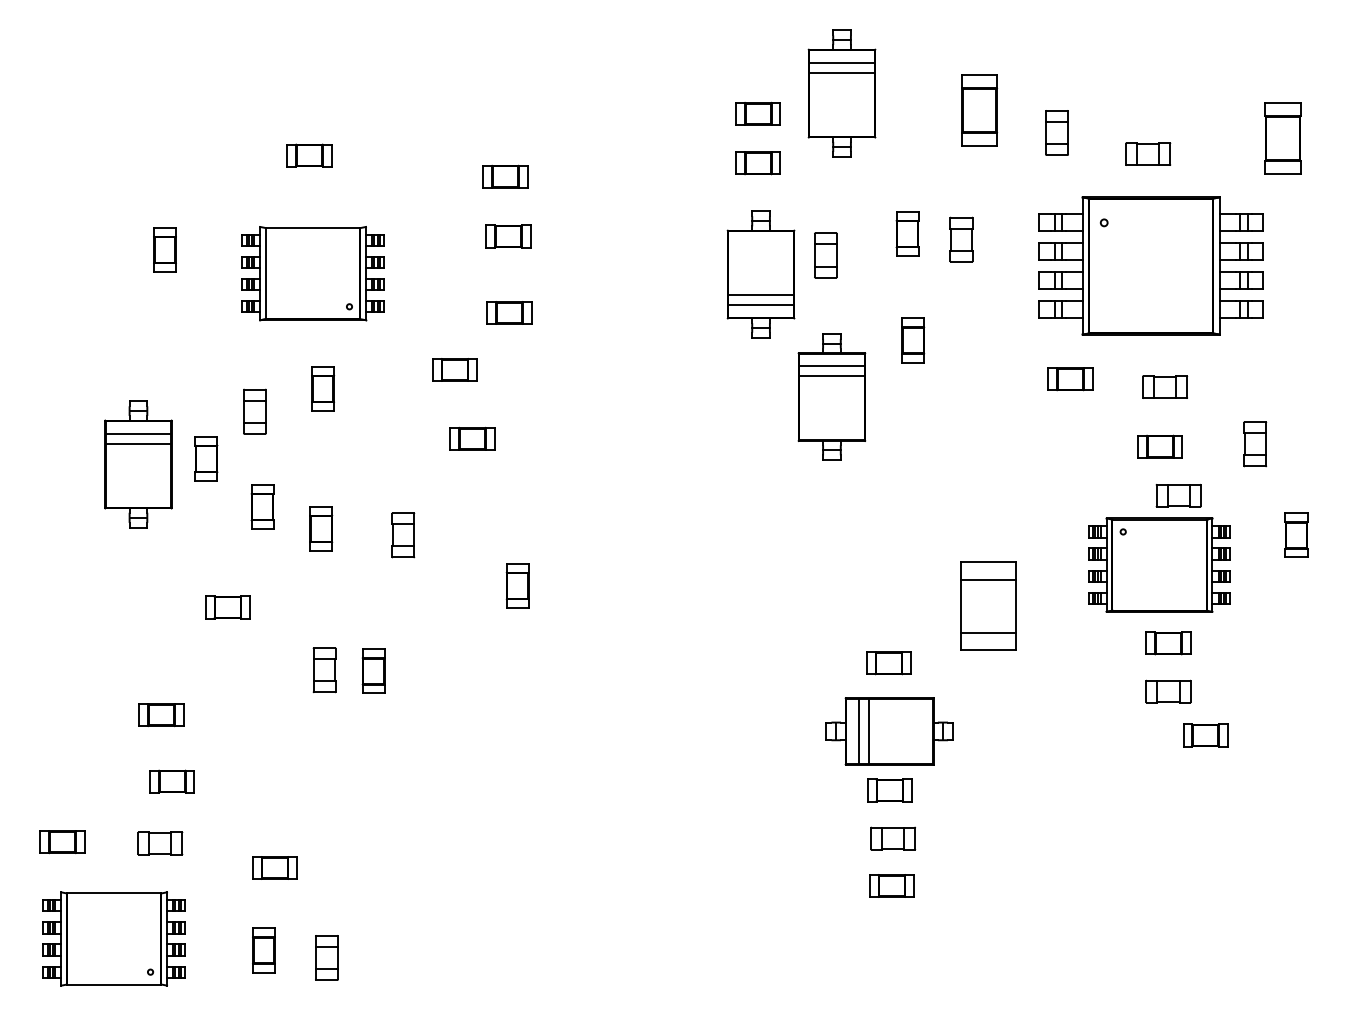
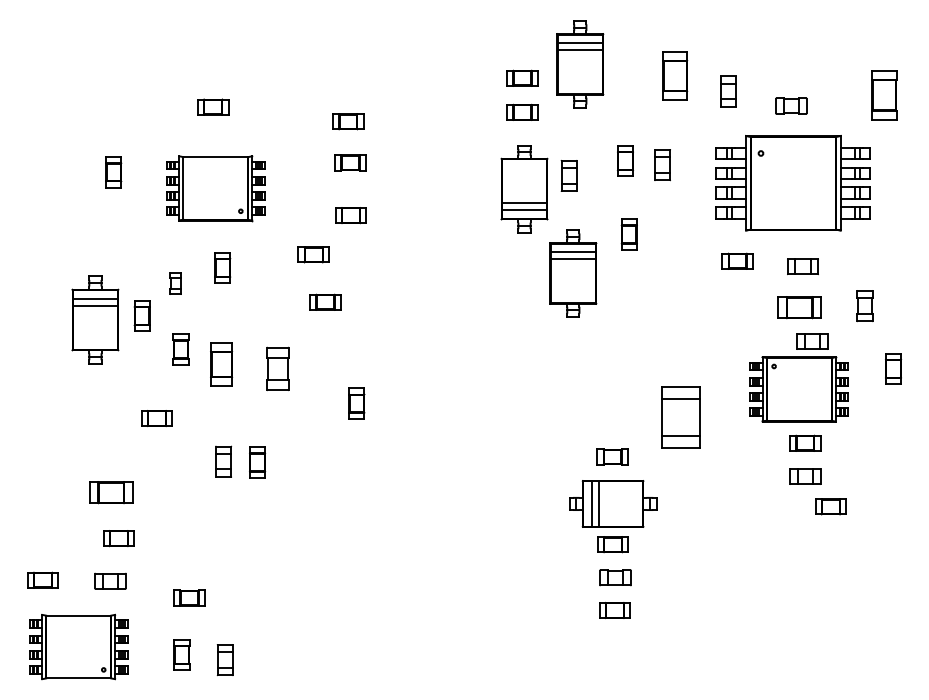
part: (254, 411) -> (175, 283), size x0.7
part: (1160, 446) -> (799, 307), size x1.4
part: (319, 529) -> (220, 364), size x1.4
part: (402, 534) -> (277, 368), size x1.4
part: (161, 714) -> (111, 492), size x1.4

